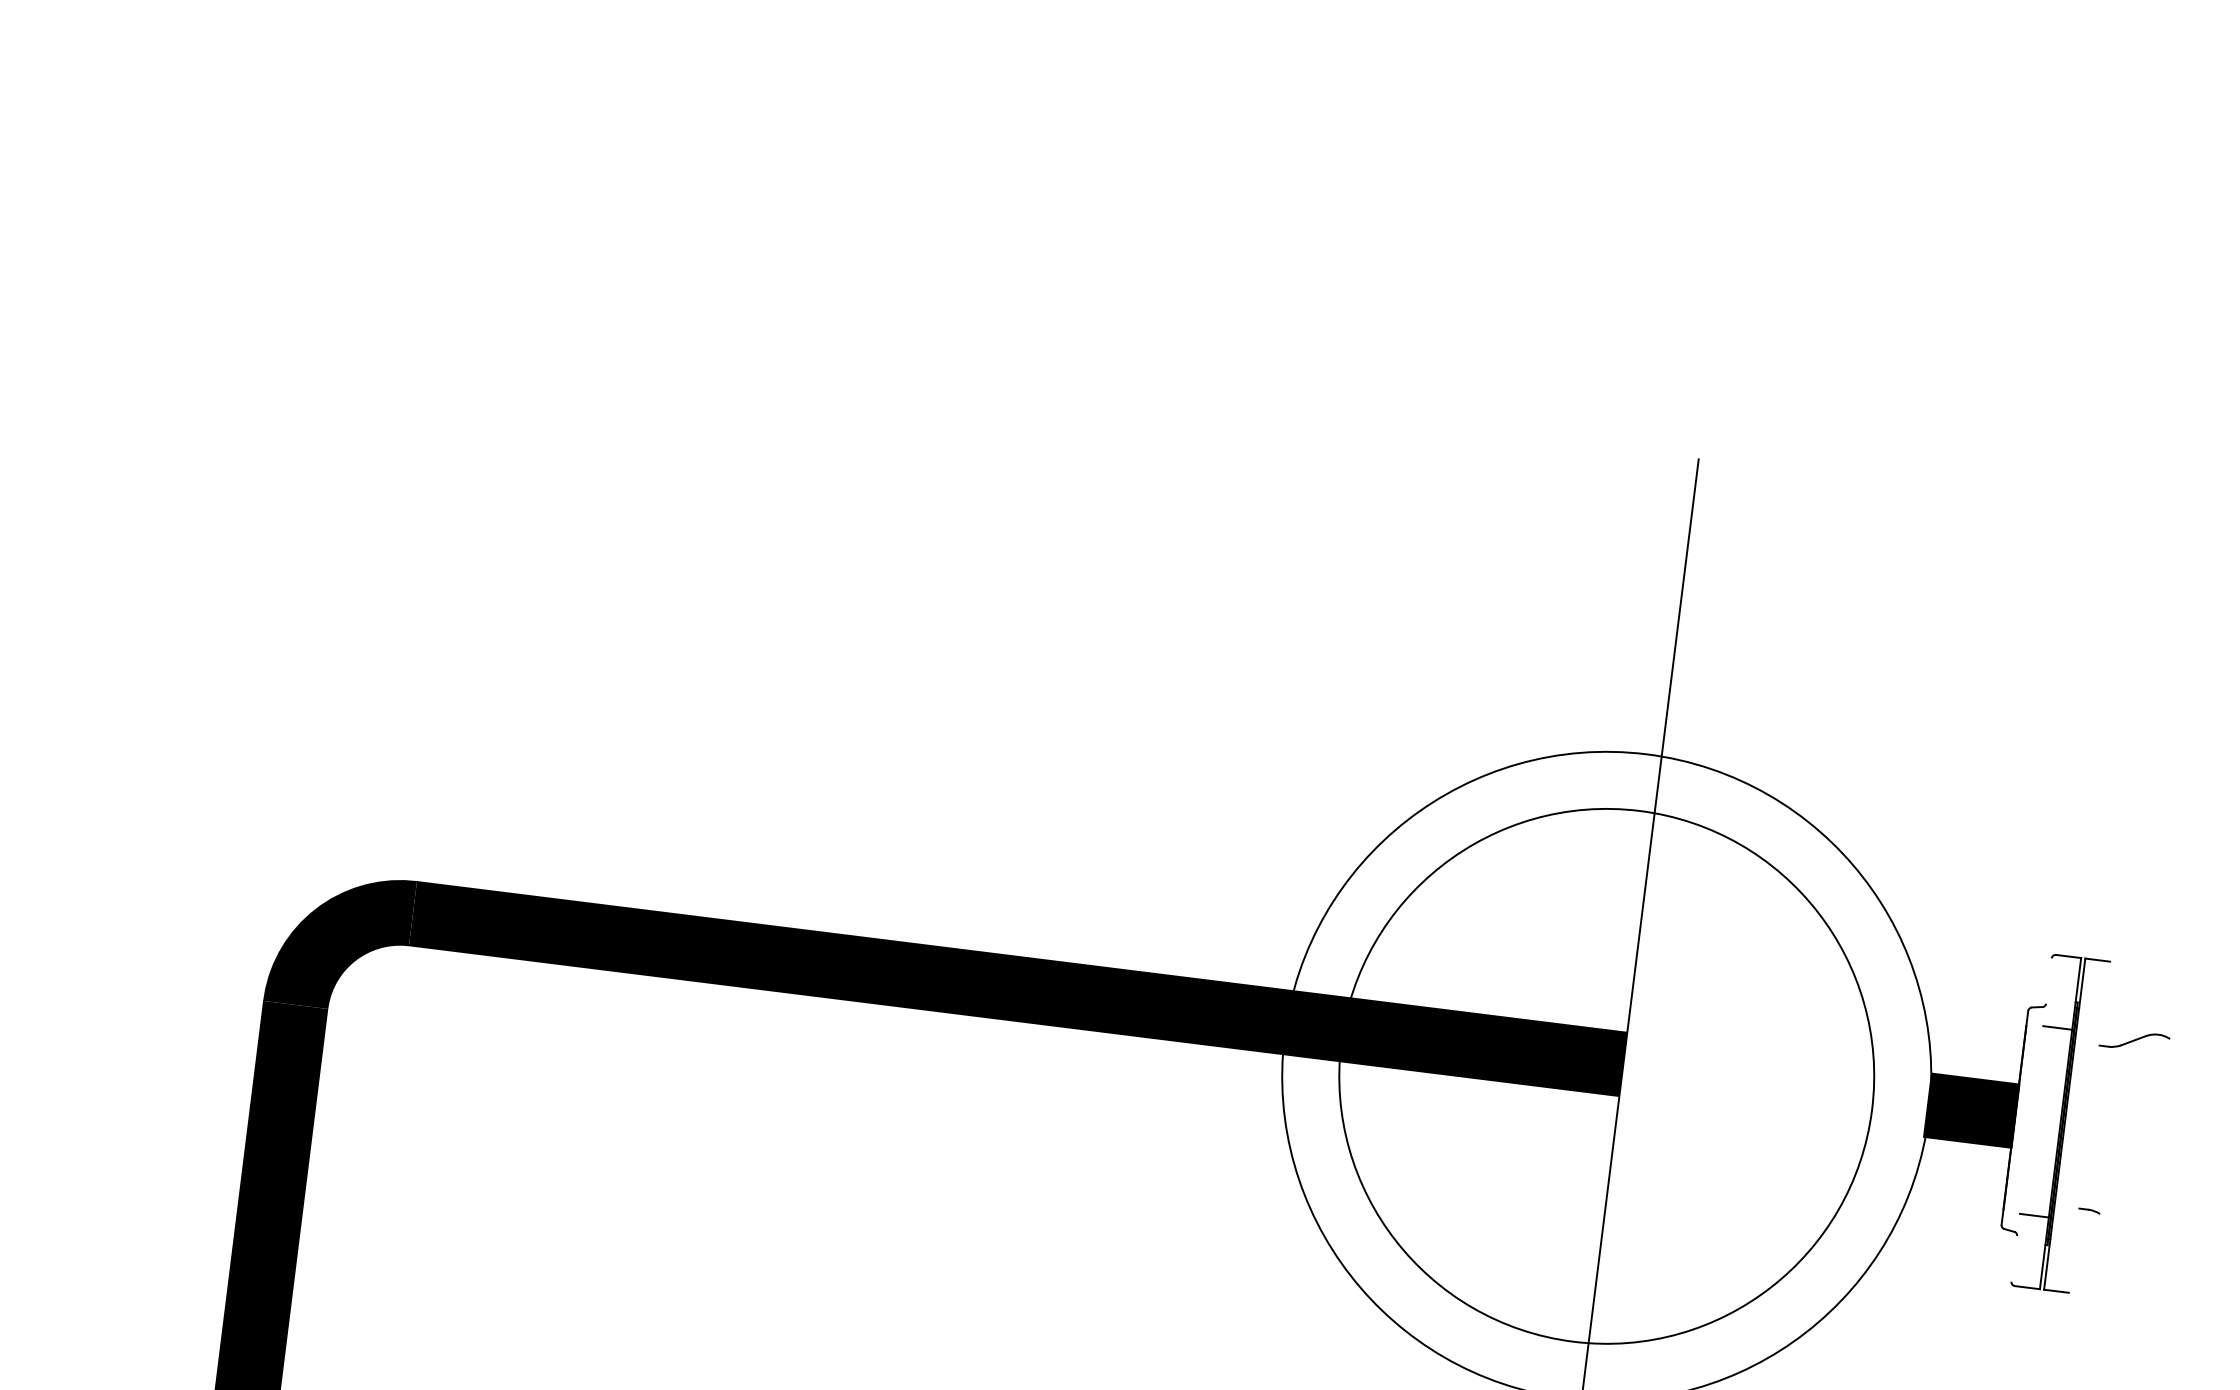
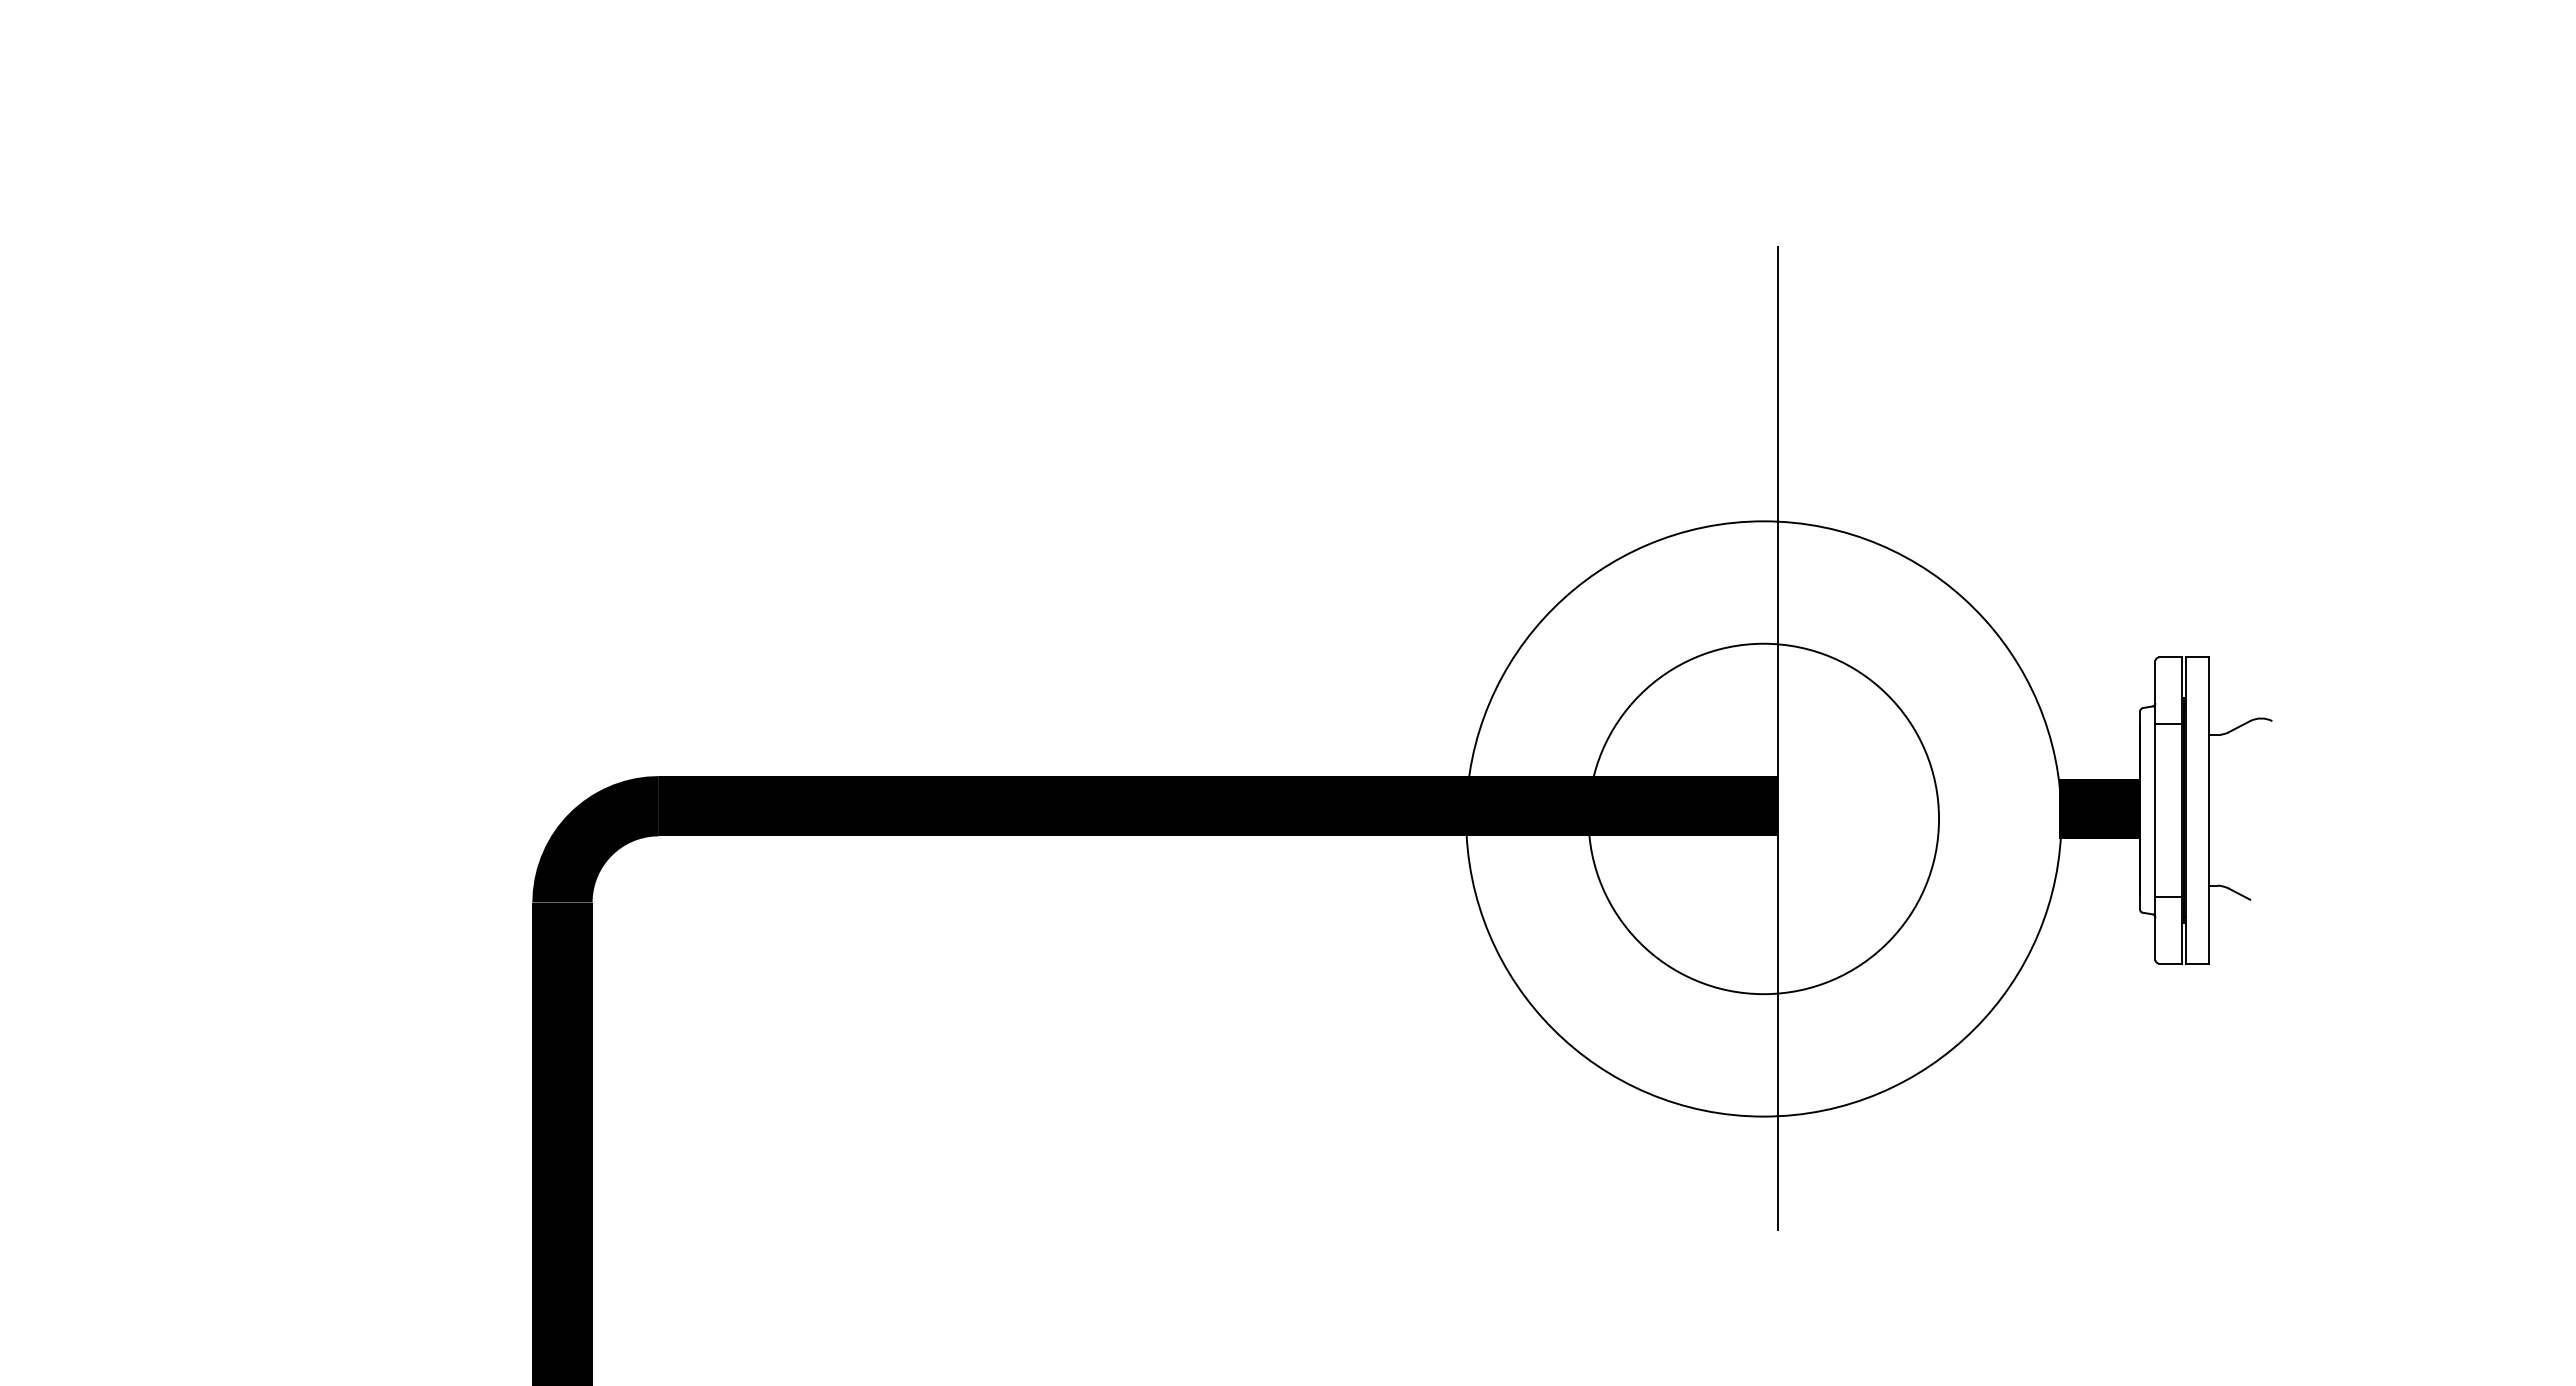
circle: (1606, 1075) -> (1763, 818), size x0.71
line: (2031, 1119) -> (2155, 810), added
line: (2089, 1127) -> (2208, 810), added
line: (2111, 1221) -> (2239, 893), added

